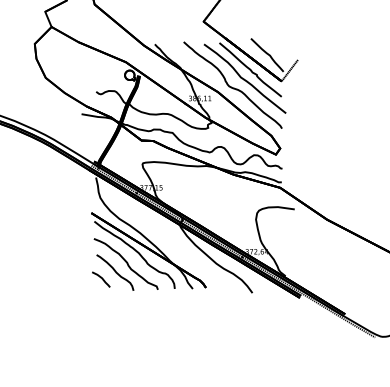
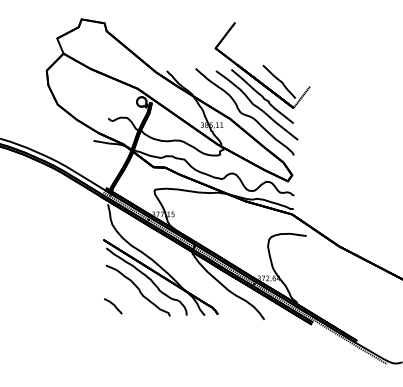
curve: (115, 272) -> (127, 299), removed

